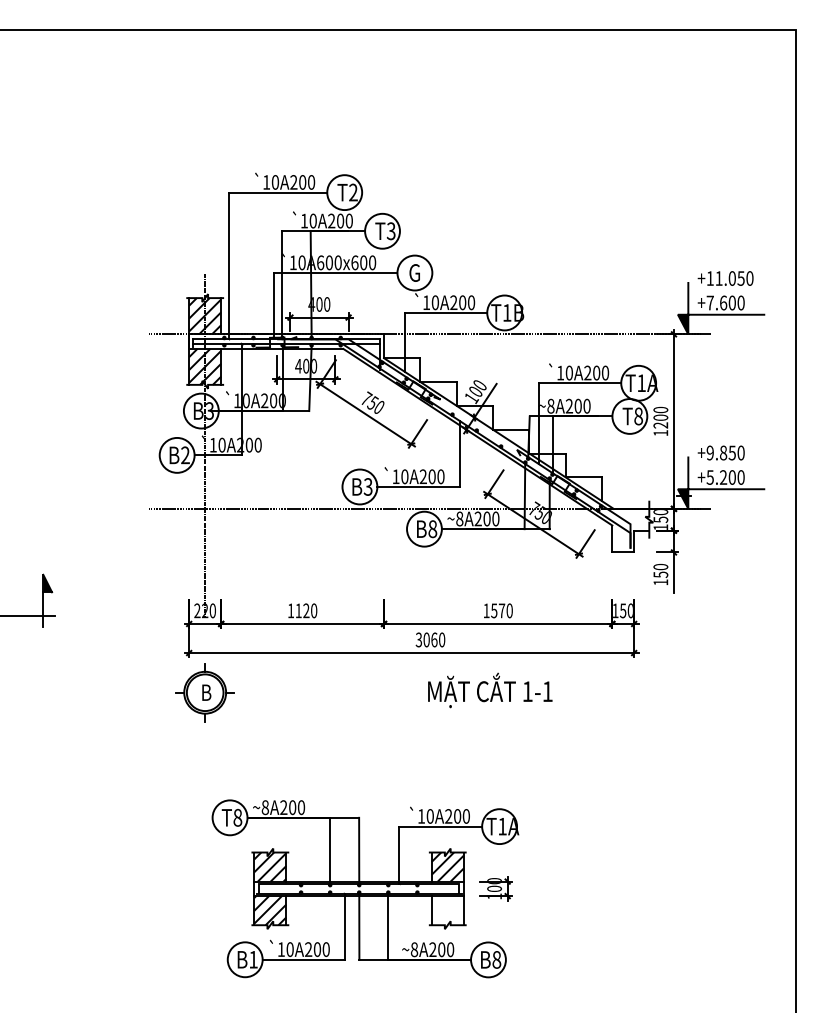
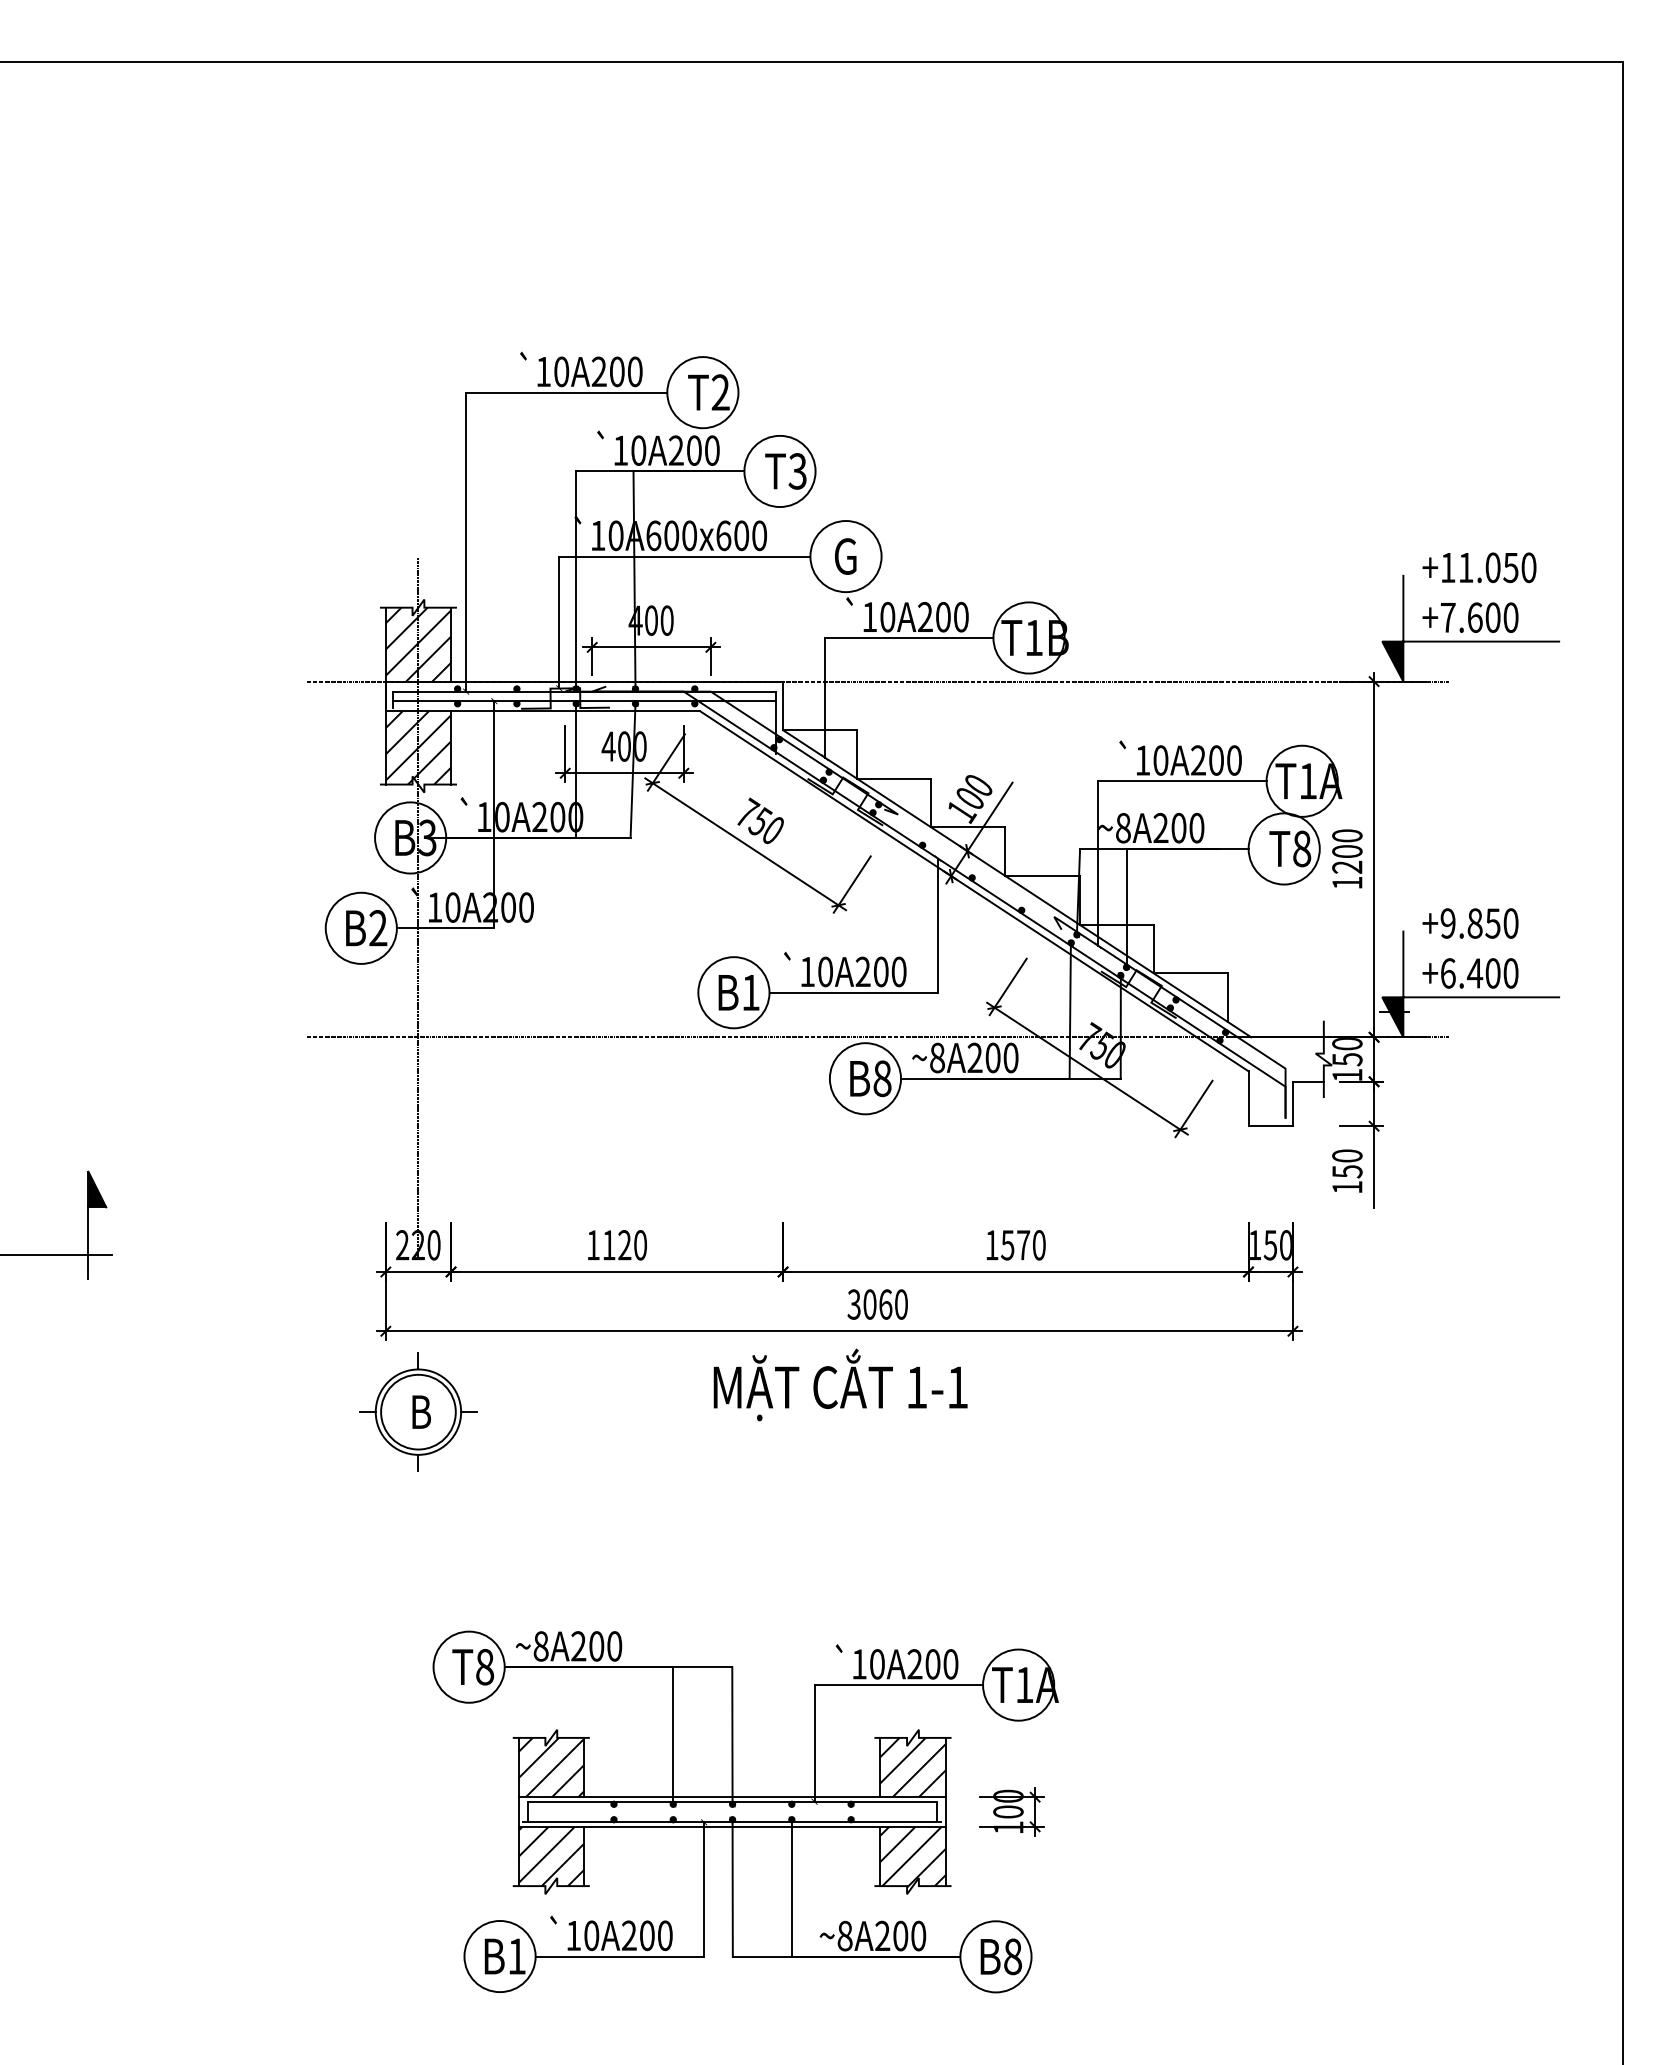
text: (716, 477) -> (1460, 973), +5.200 -> +6.400
text: (367, 486) -> (749, 991), B3 -> B1
text: (490, 690) -> (841, 1385), moved
hatch: (447, 910) -> (912, 1856), added

